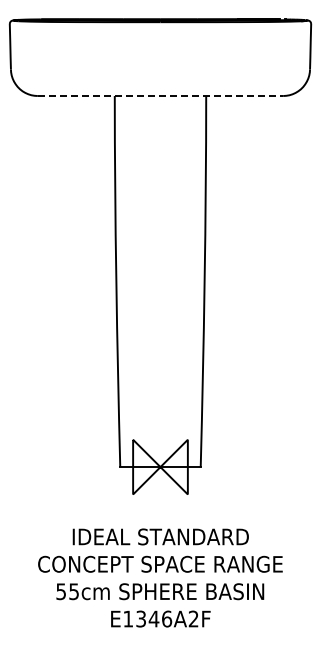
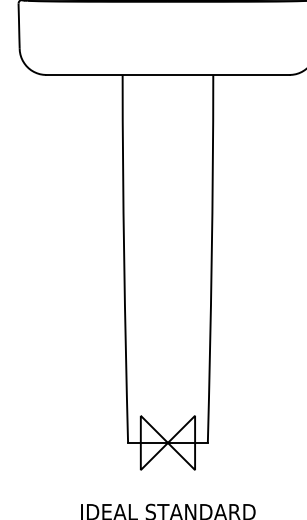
line: (160, 96) -> (167, 75), dashed -> solid

